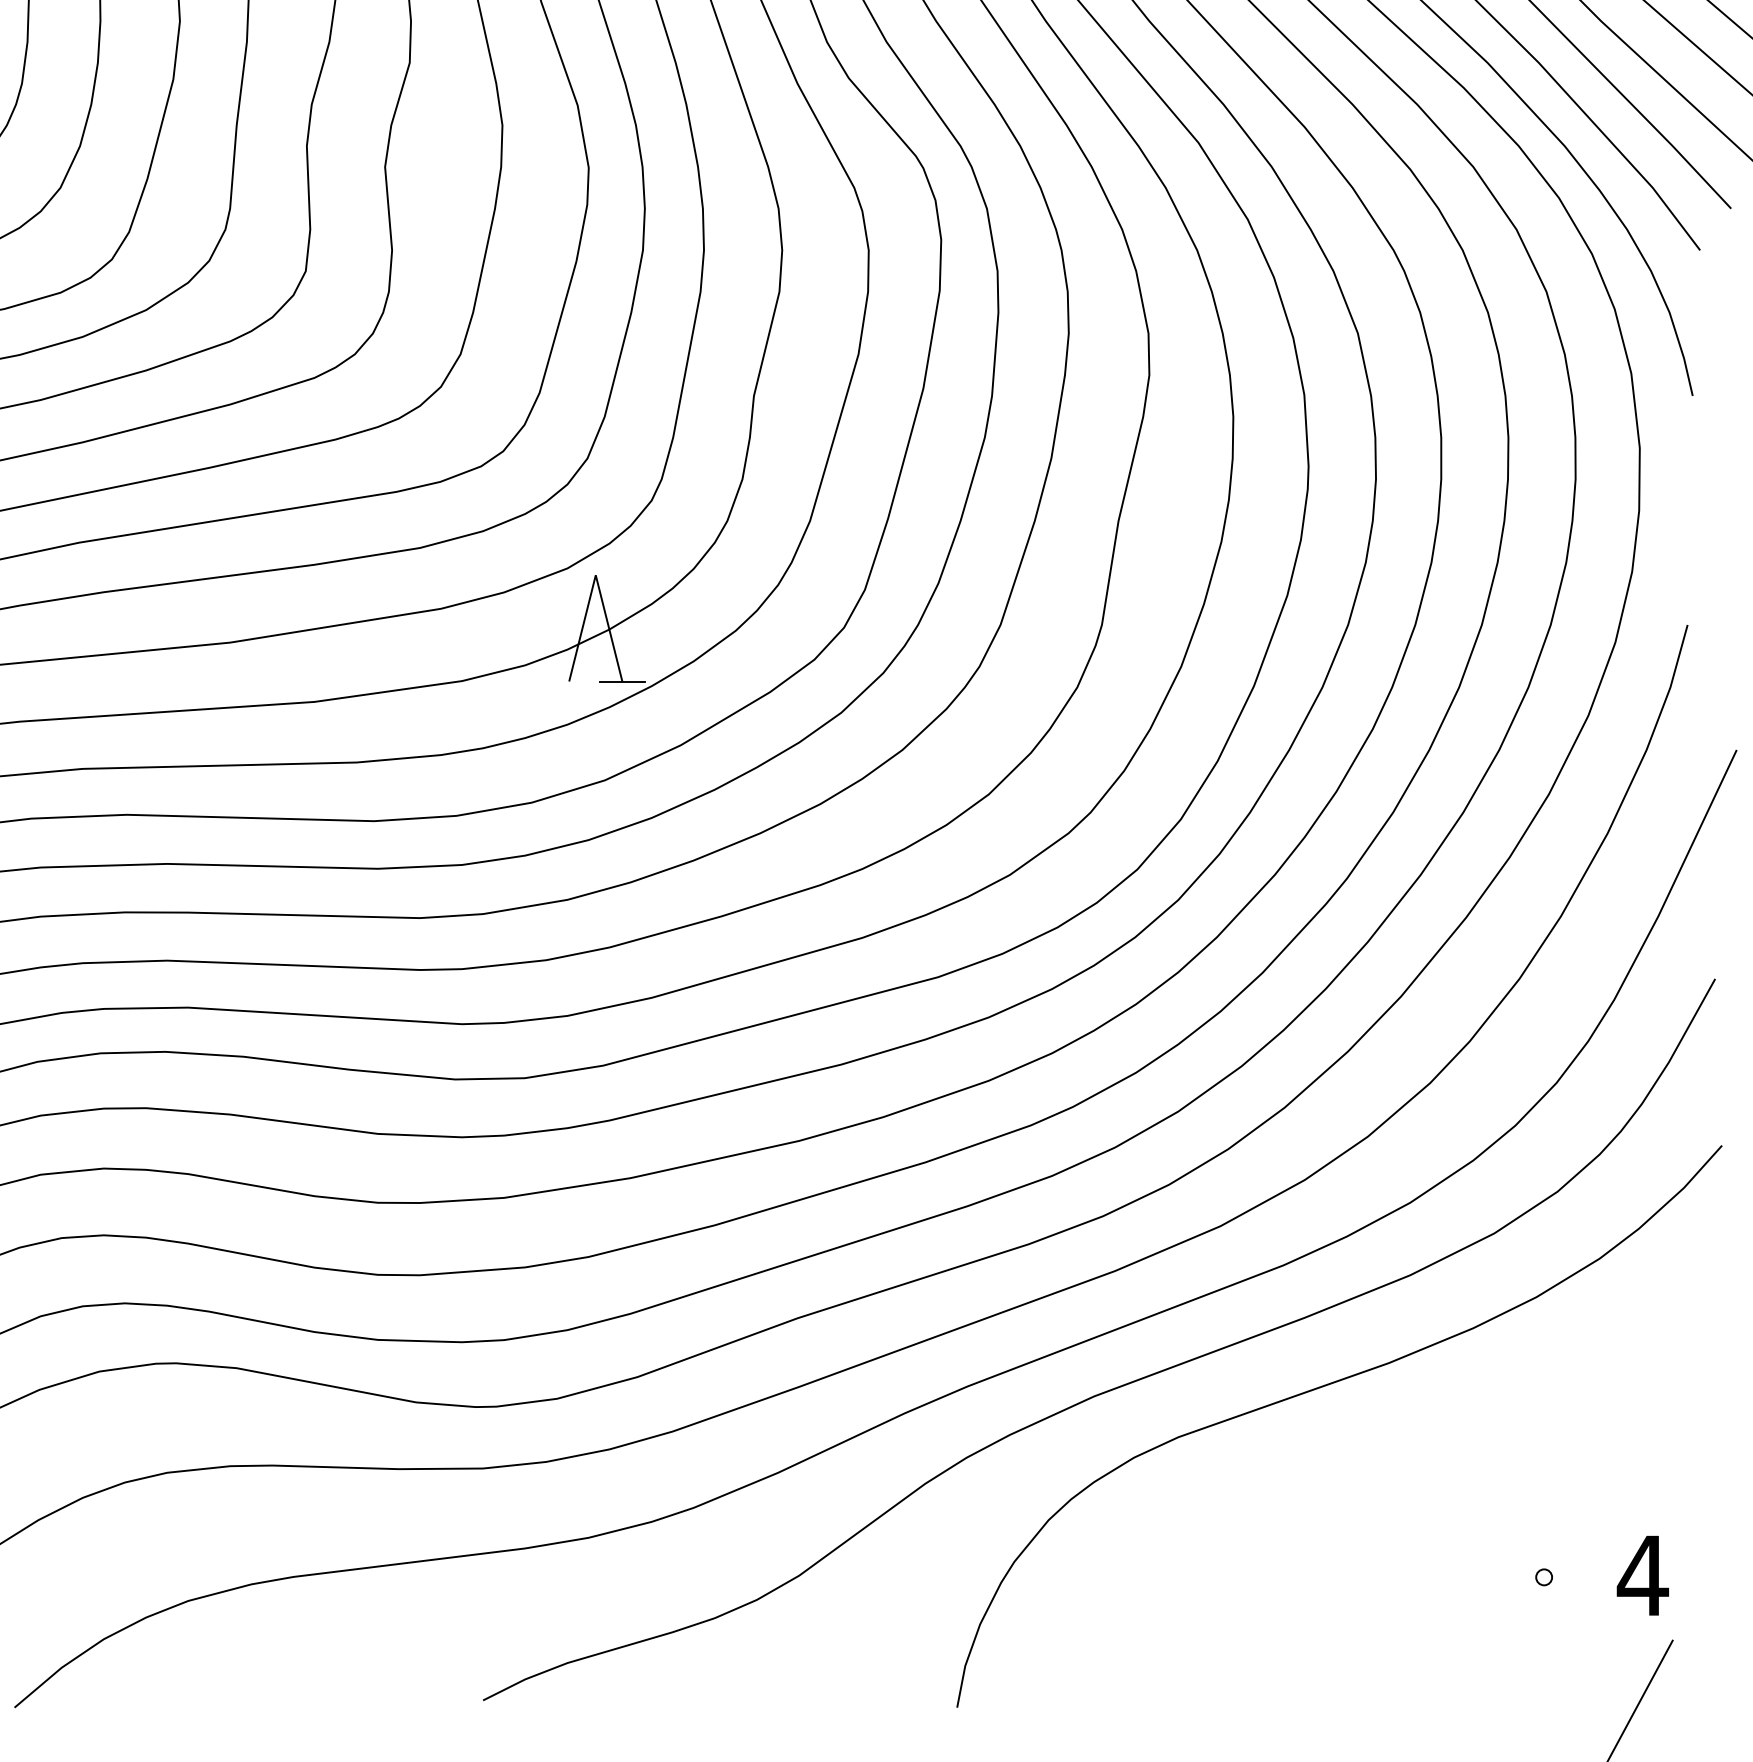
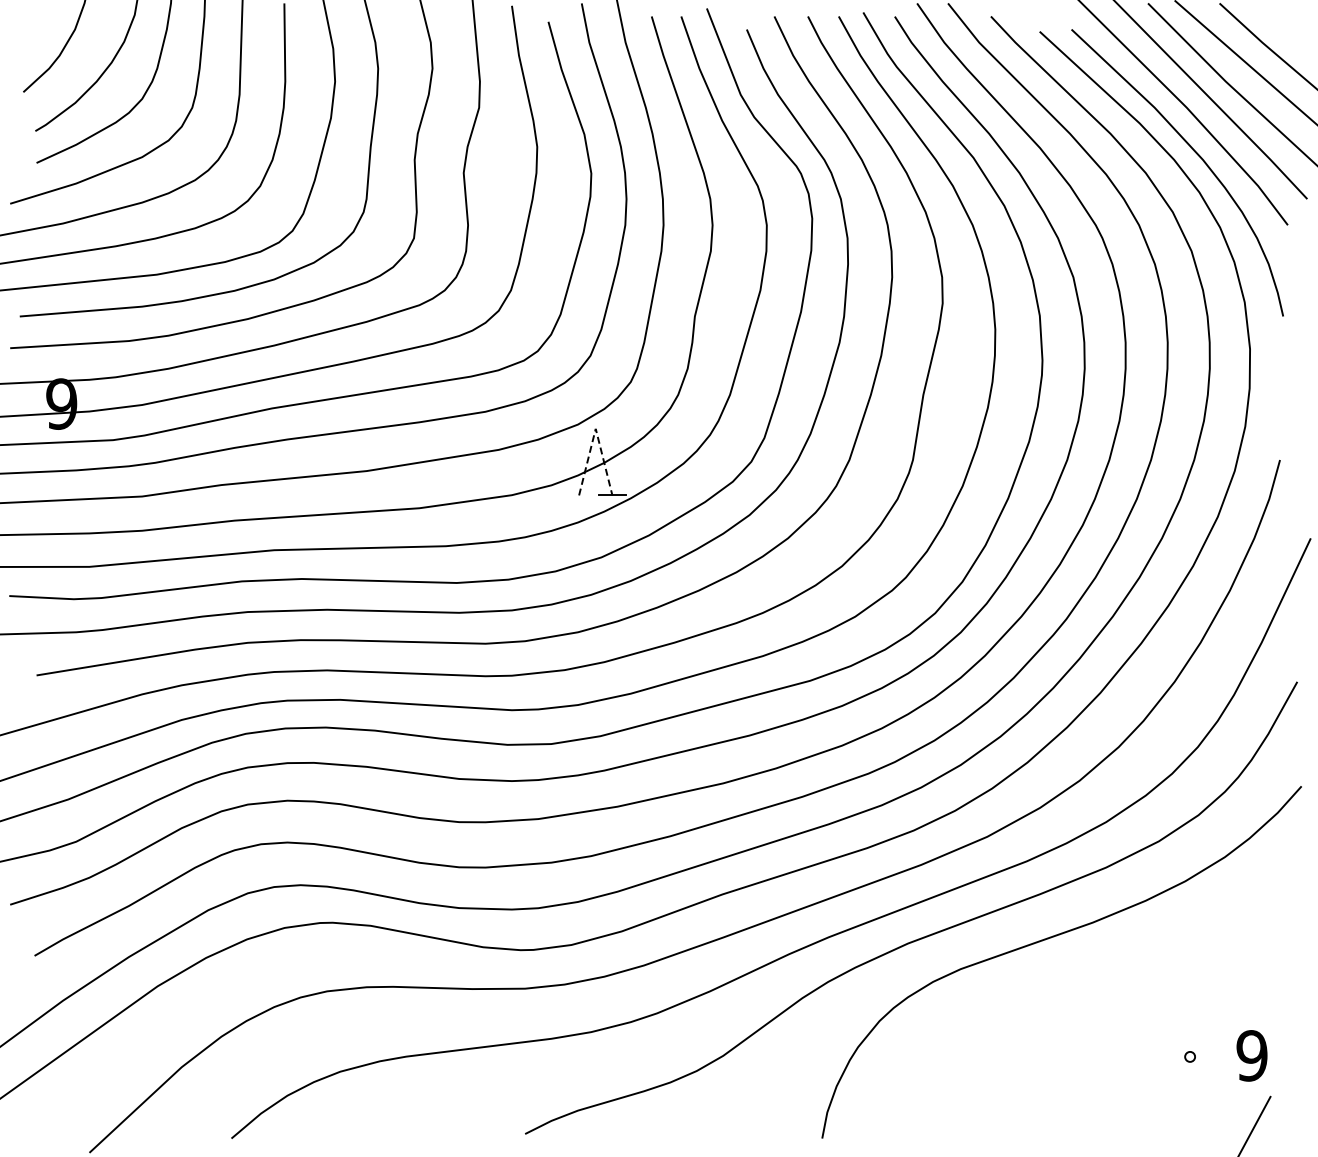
line: (595, 574) -> (595, 428), solid -> dashed
text: (1642, 1575) -> (1251, 1055), 4 -> 9

